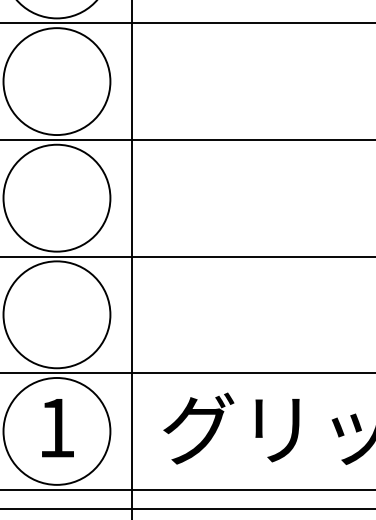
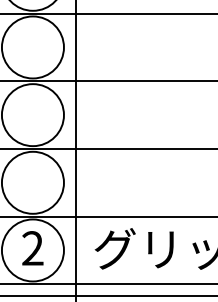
text: (56, 428) -> (32, 248), 1 -> 2

